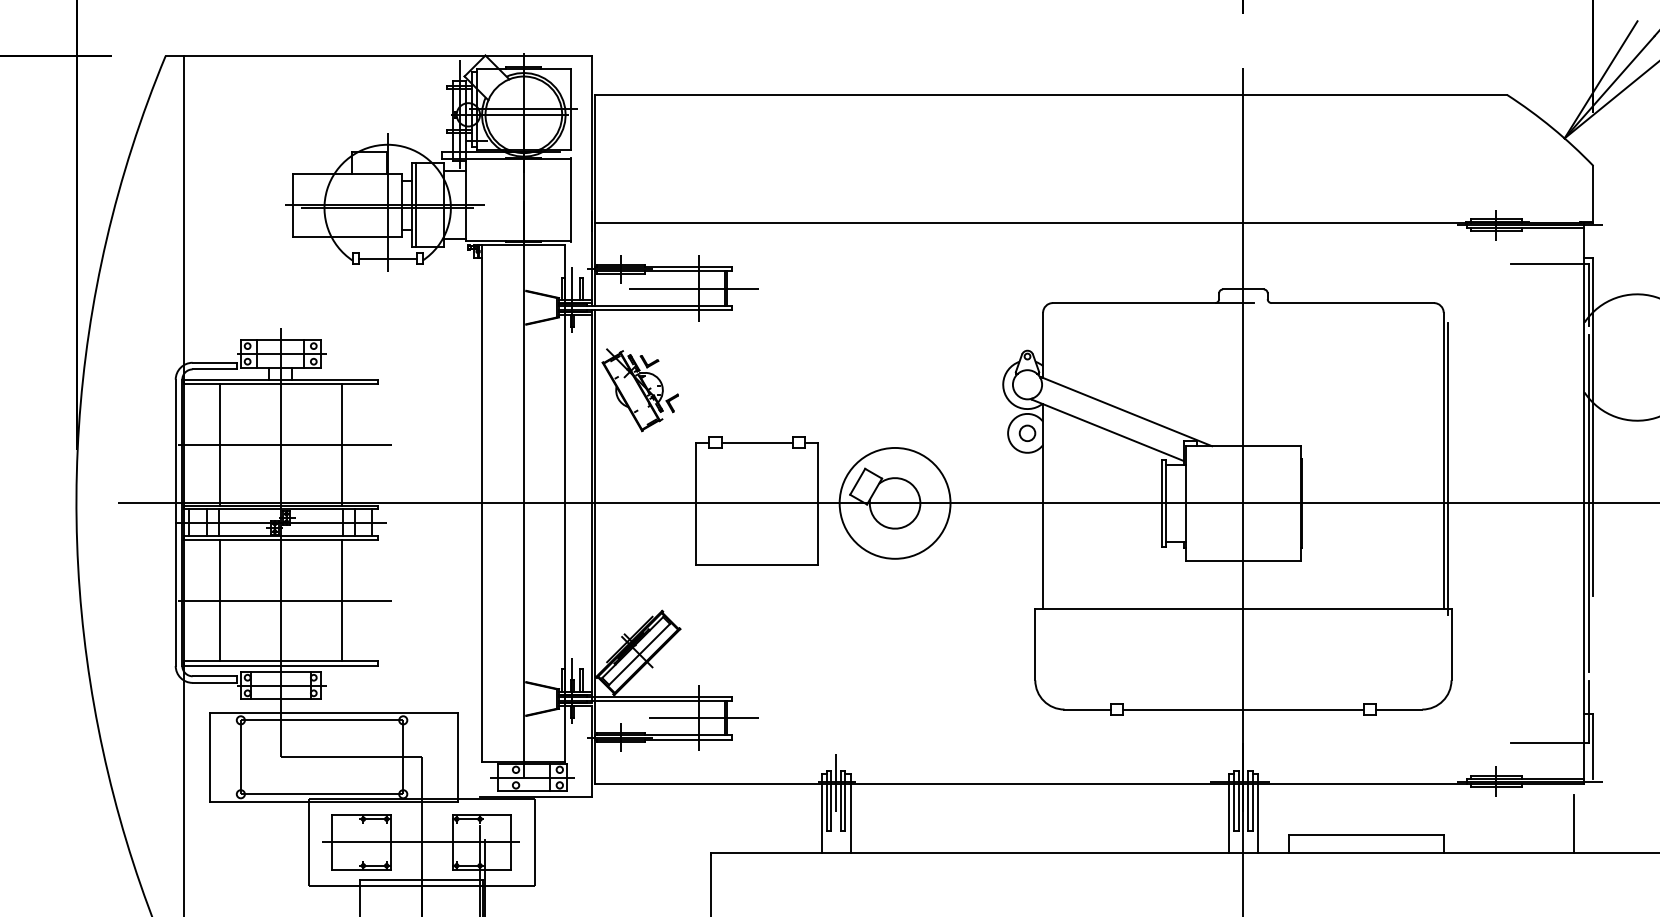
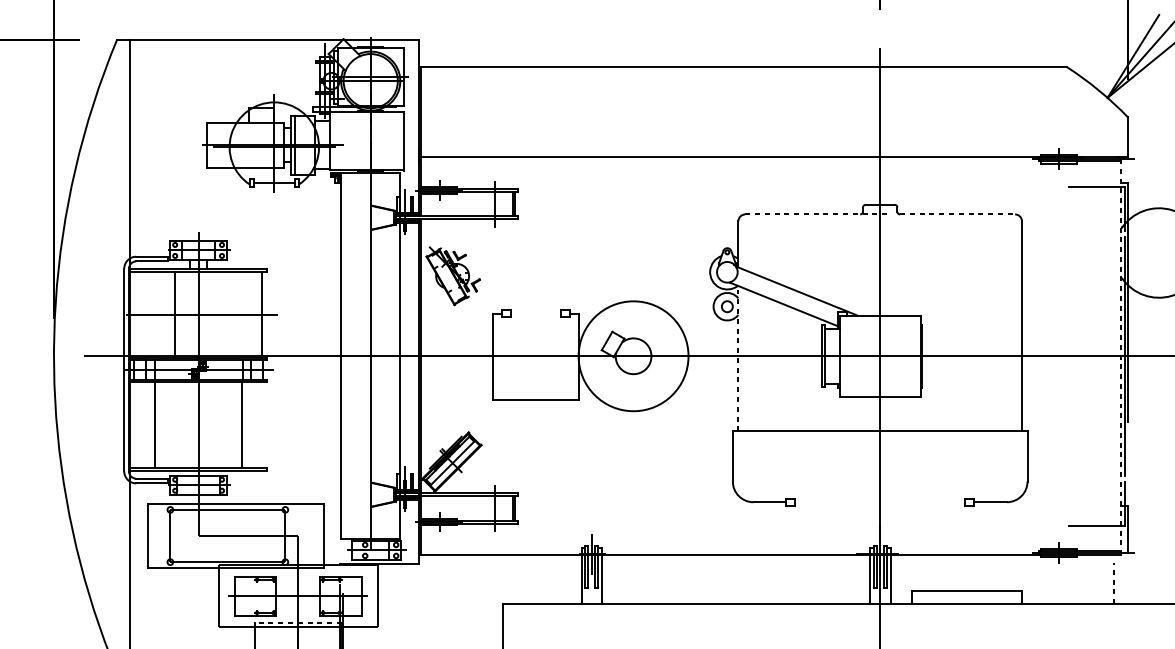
line: (694, 288) -> (491, 204), removed
line: (1153, 303) -> (816, 214), solid -> dashed
line: (1353, 303) -> (958, 214), solid -> dashed
line: (756, 443) -> (535, 313), removed
line: (219, 444) -> (175, 314), moved
line: (341, 444) -> (262, 314), moved
line: (1447, 468) -> (1024, 331), removed
circle: (894, 502) -> (633, 355), size x1.4
line: (1583, 503) -> (1120, 356), solid -> dashed
line: (1043, 506) -> (738, 358), solid -> dashed
line: (284, 600) -> (201, 425), removed
line: (1243, 709) -> (880, 502), removed
line: (703, 718) -> (497, 508), removed
line: (1573, 823) -> (1113, 582), solid -> dashed
line: (421, 880) -> (298, 623), solid -> dashed

